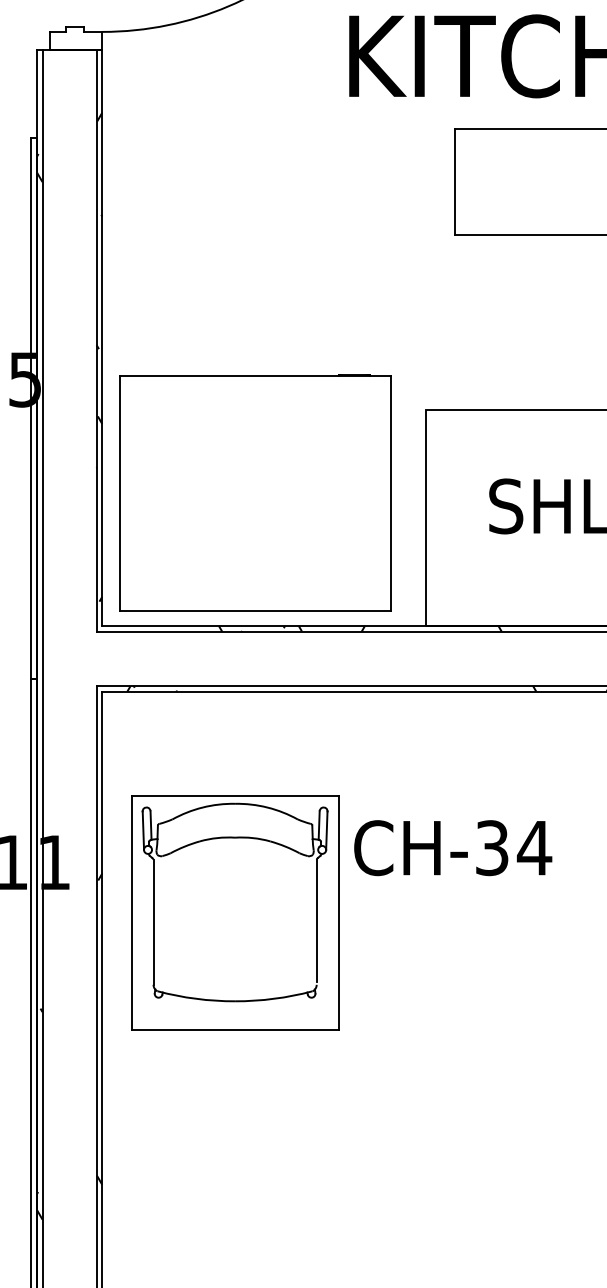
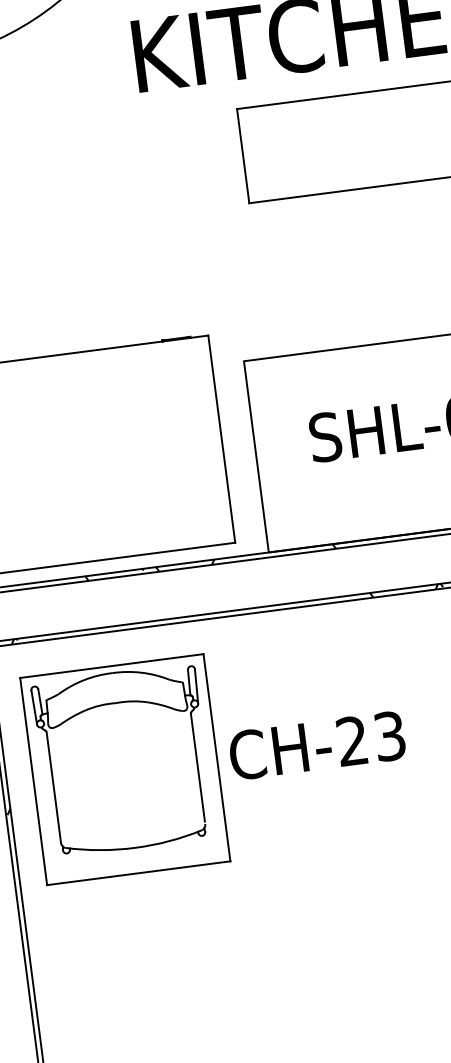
text: (514, 848) -> (372, 738), CH-34 -> CH-23
part: (235, 912) -> (125, 769), moved

